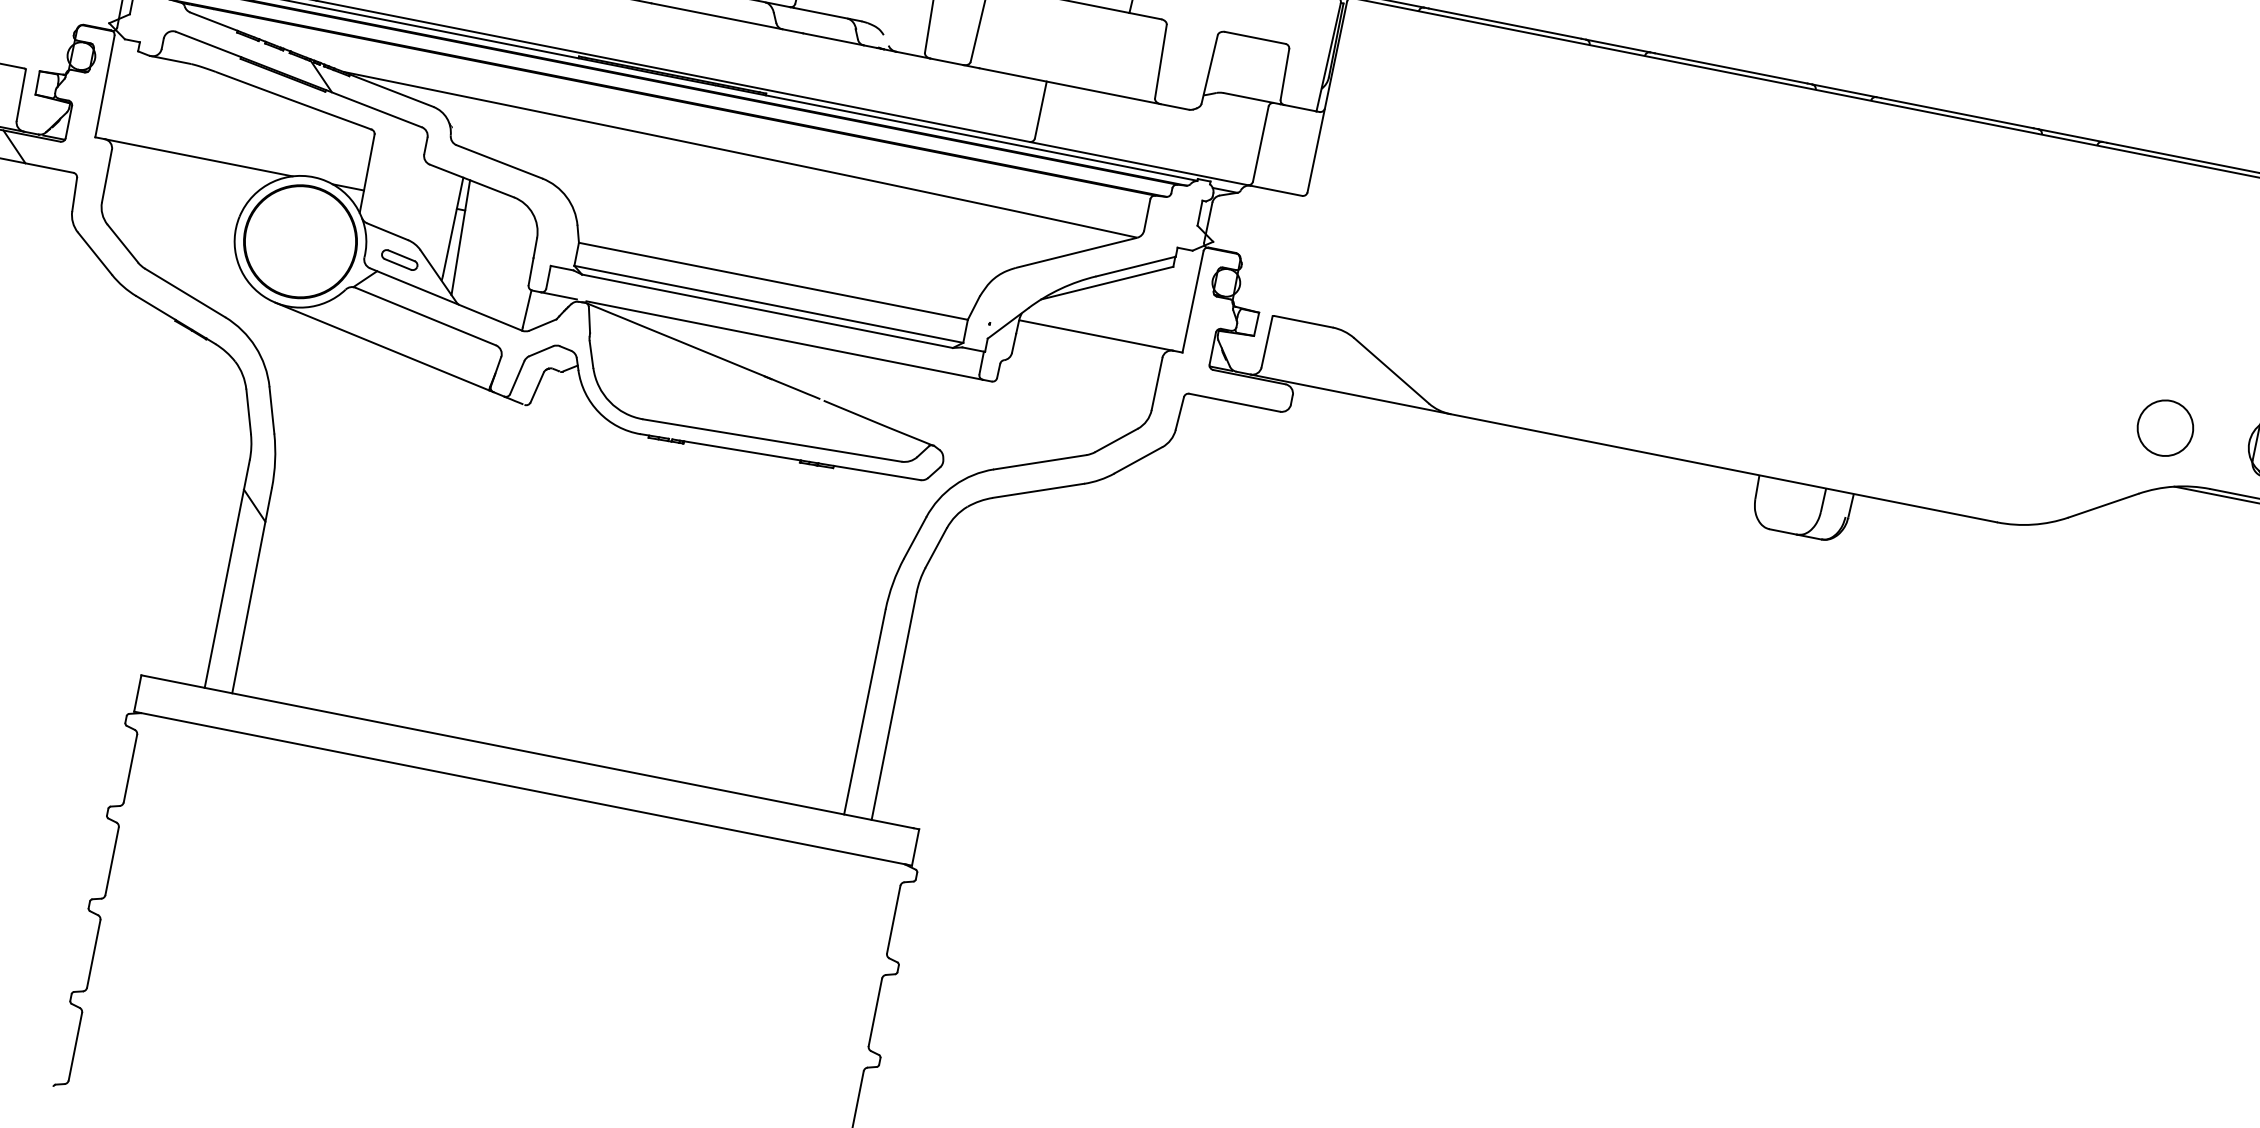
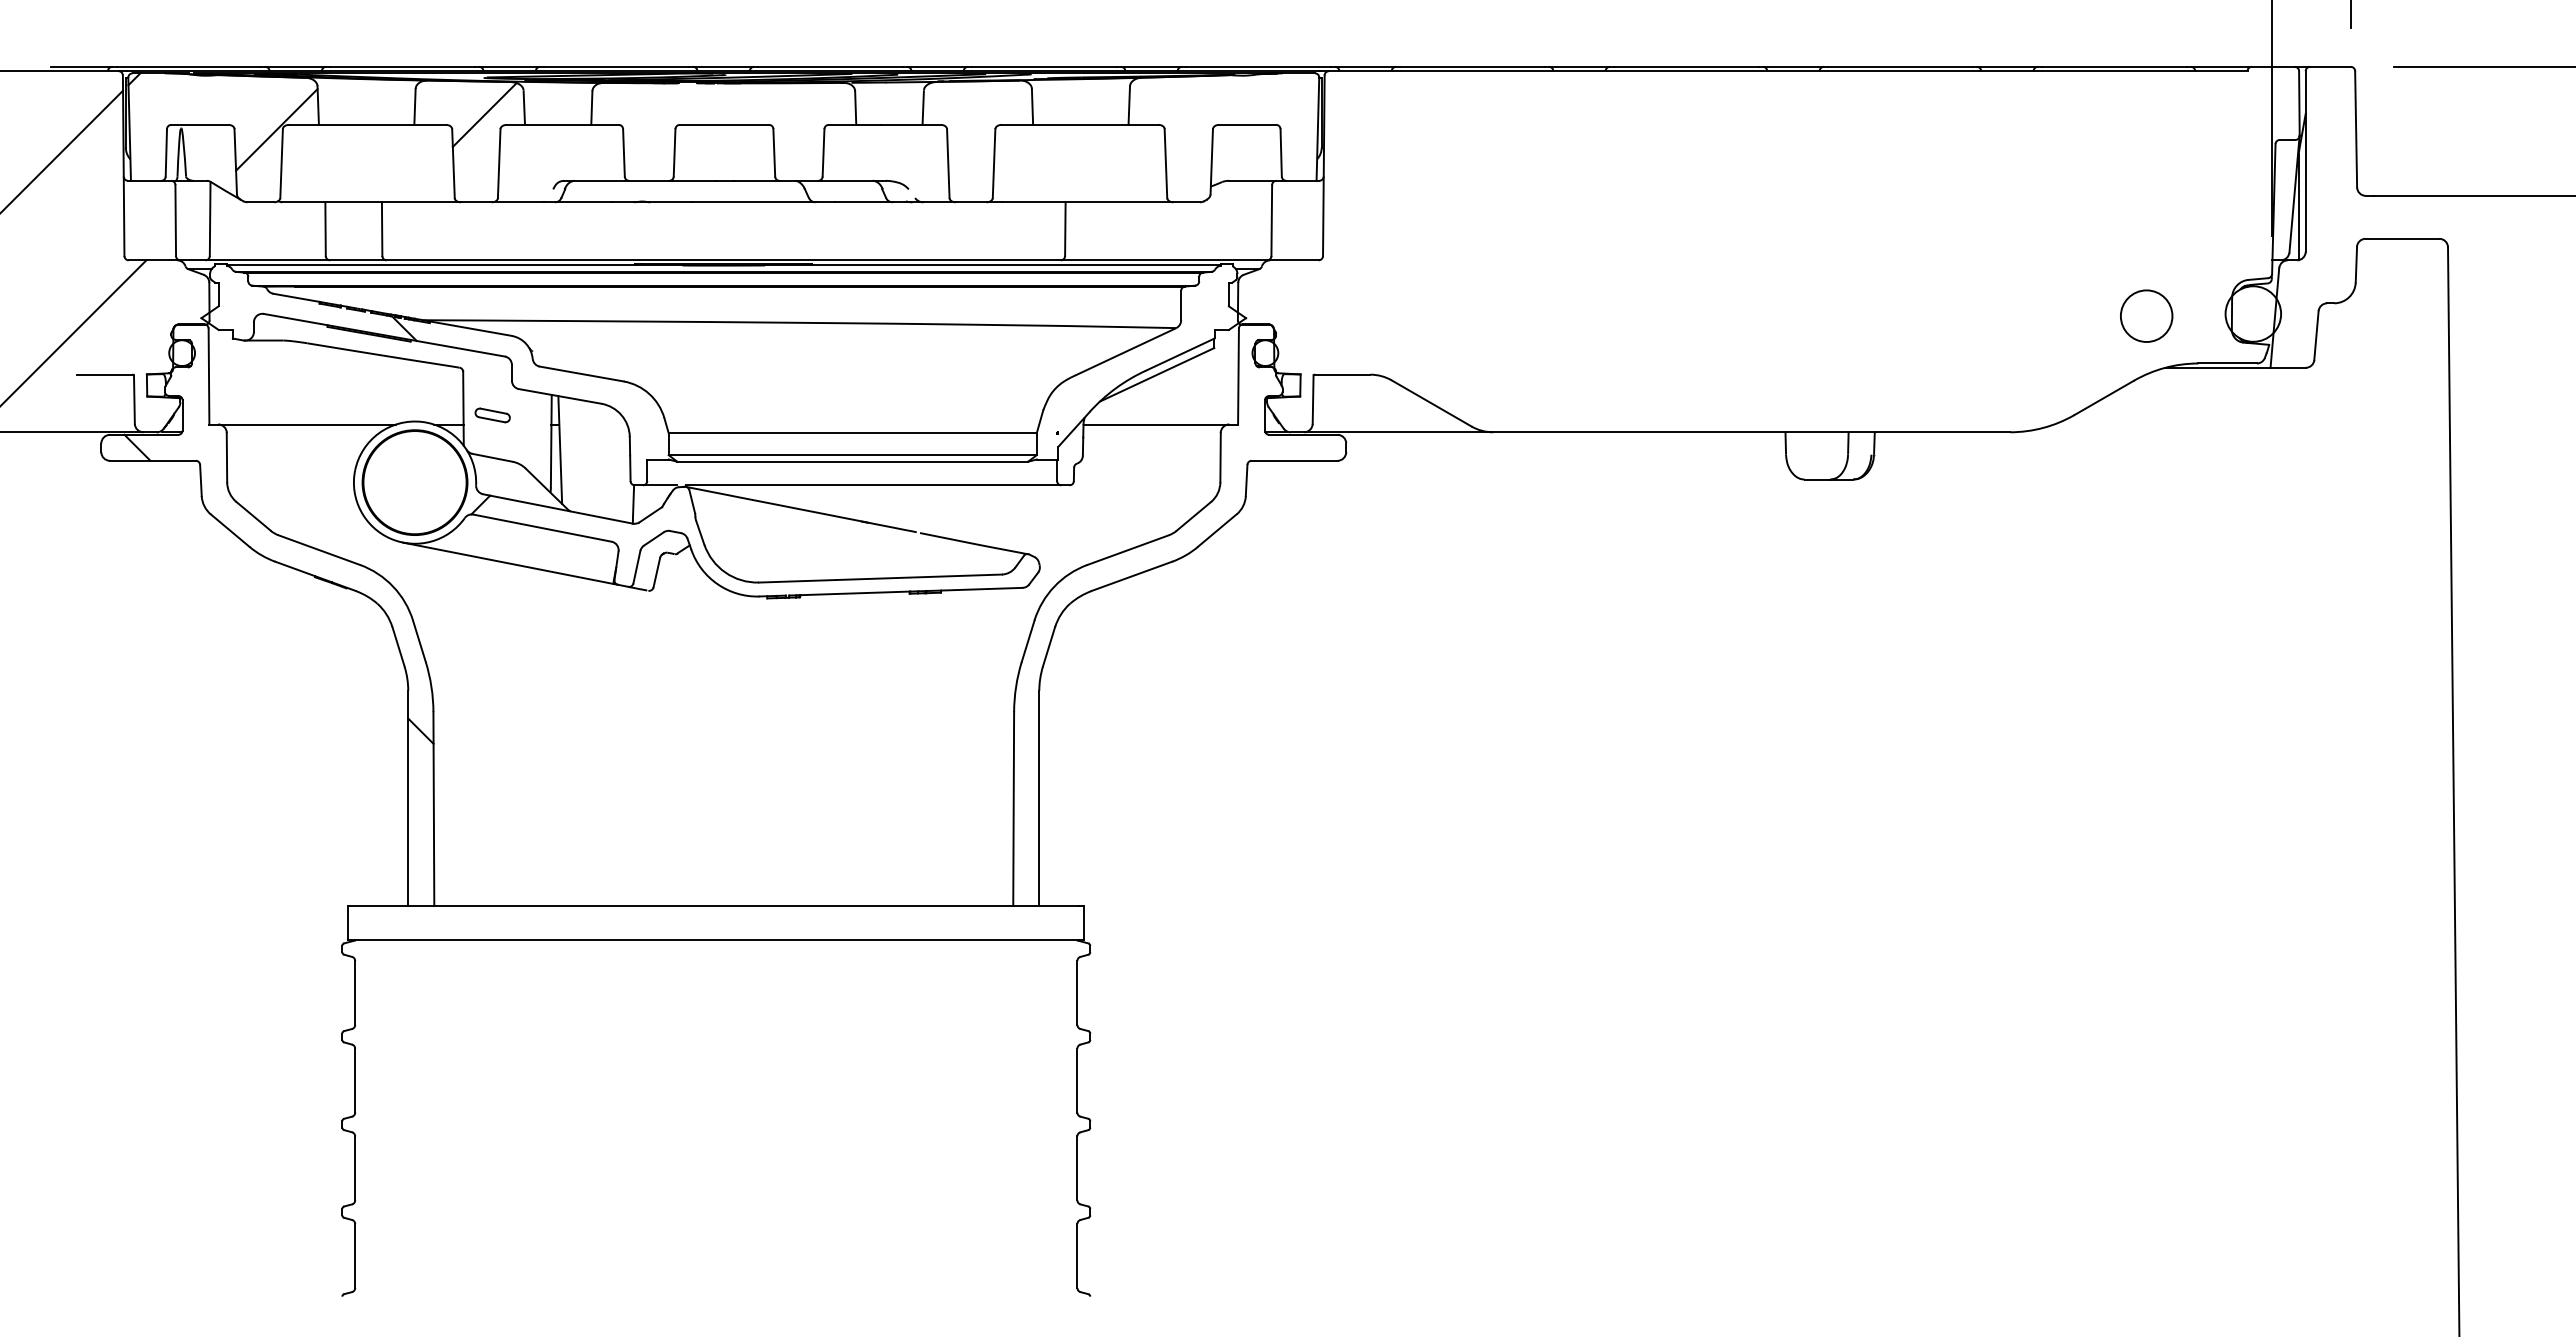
part: (399, 260) -> (492, 415), moved

